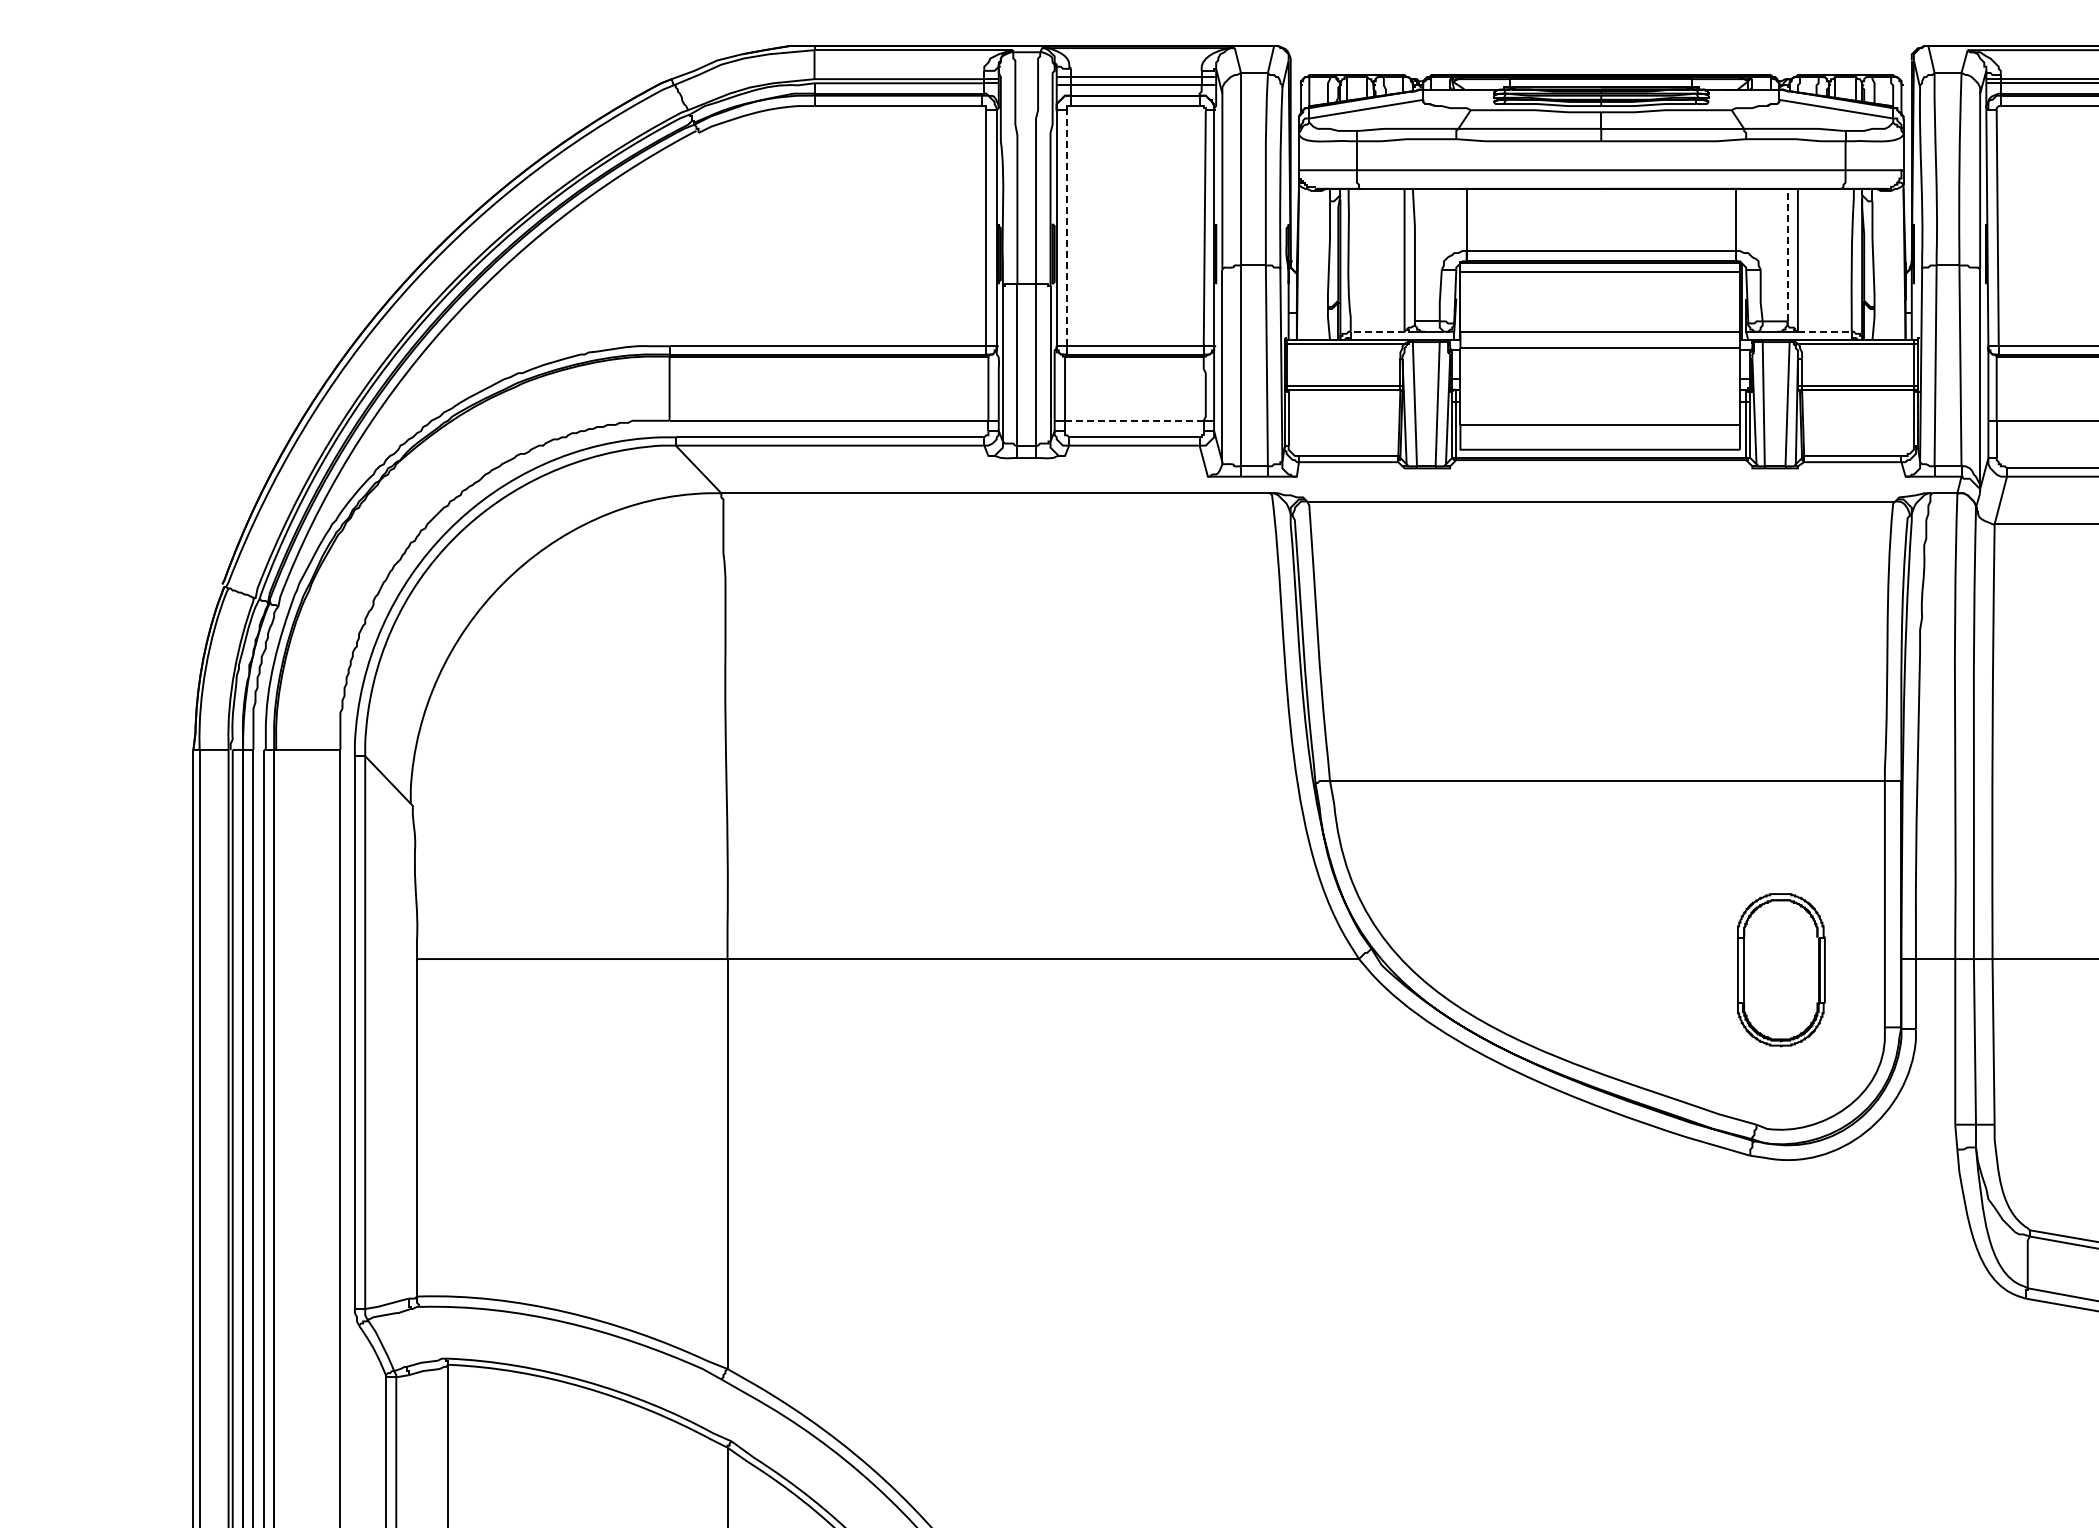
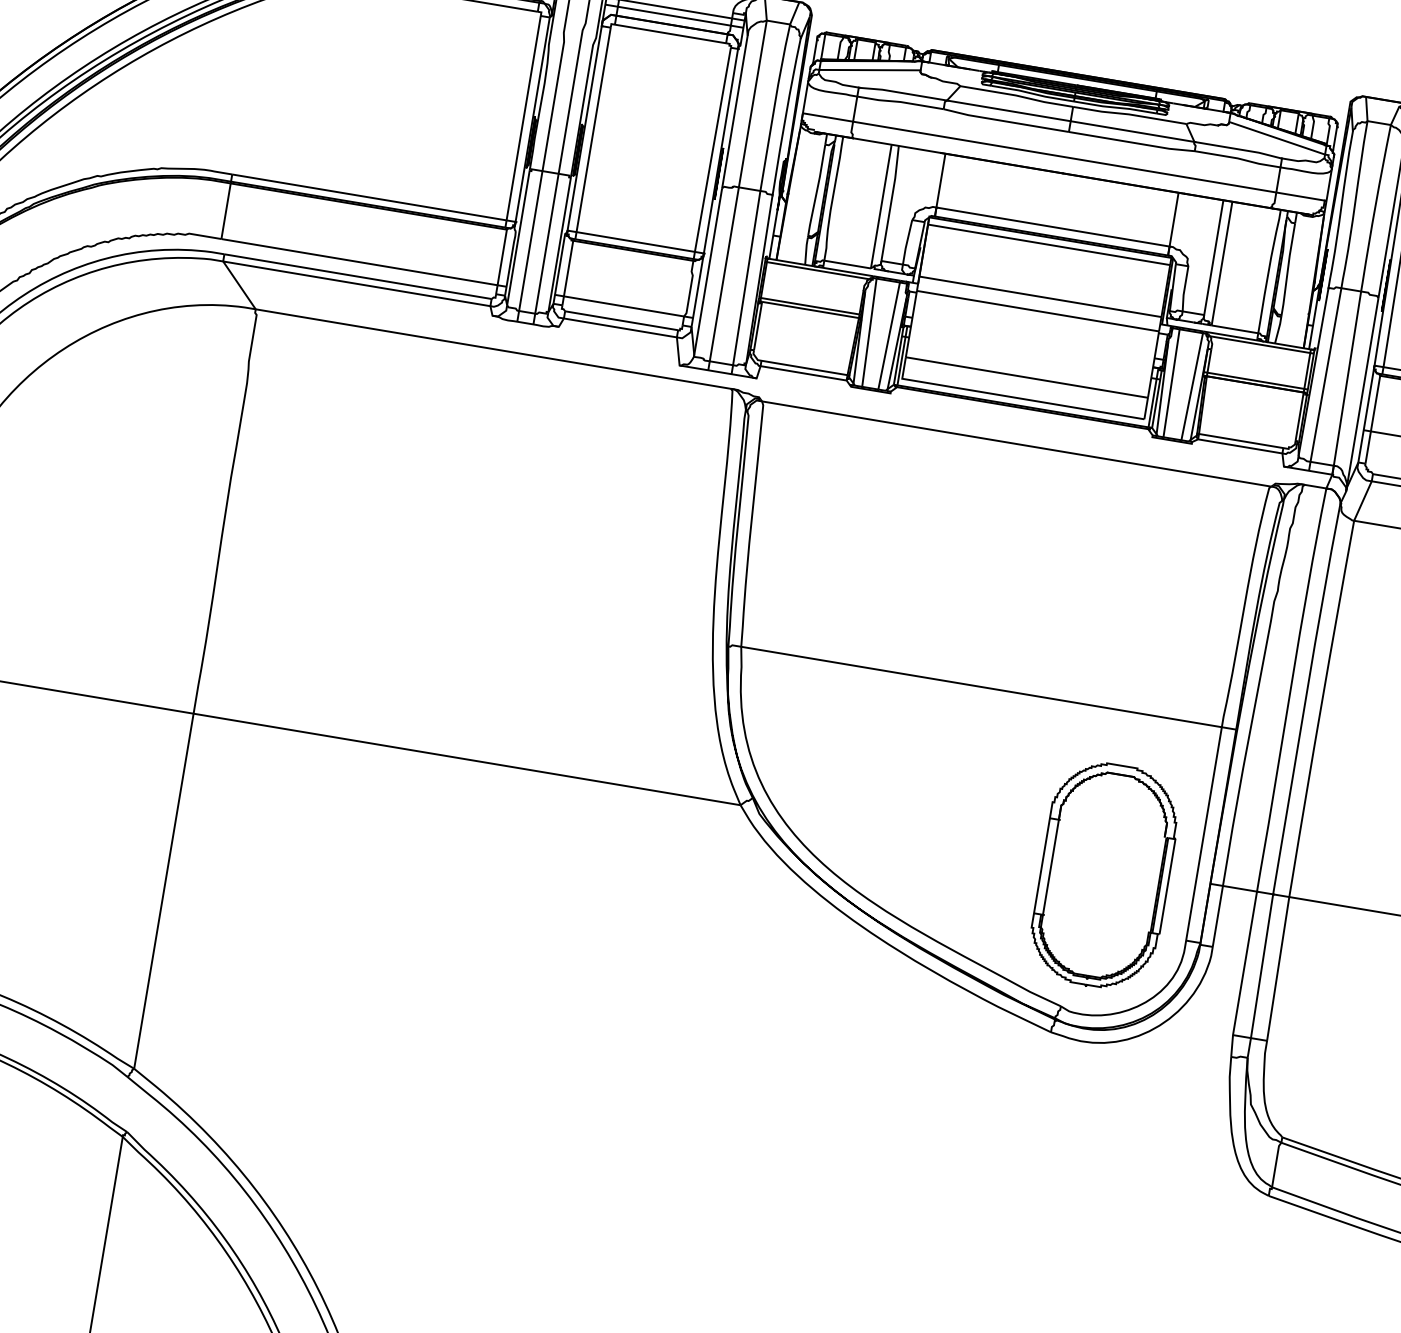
line: (1067, 227) -> (594, 129), dashed -> solid
line: (1787, 254) -> (1213, 257), dashed -> solid
line: (1377, 331) -> (847, 264), dashed -> solid
line: (1824, 331) -> (1234, 329), dashed -> solid
line: (1134, 420) -> (624, 306), dashed -> solid
part: (1781, 970) -> (1104, 876), size x1.67

